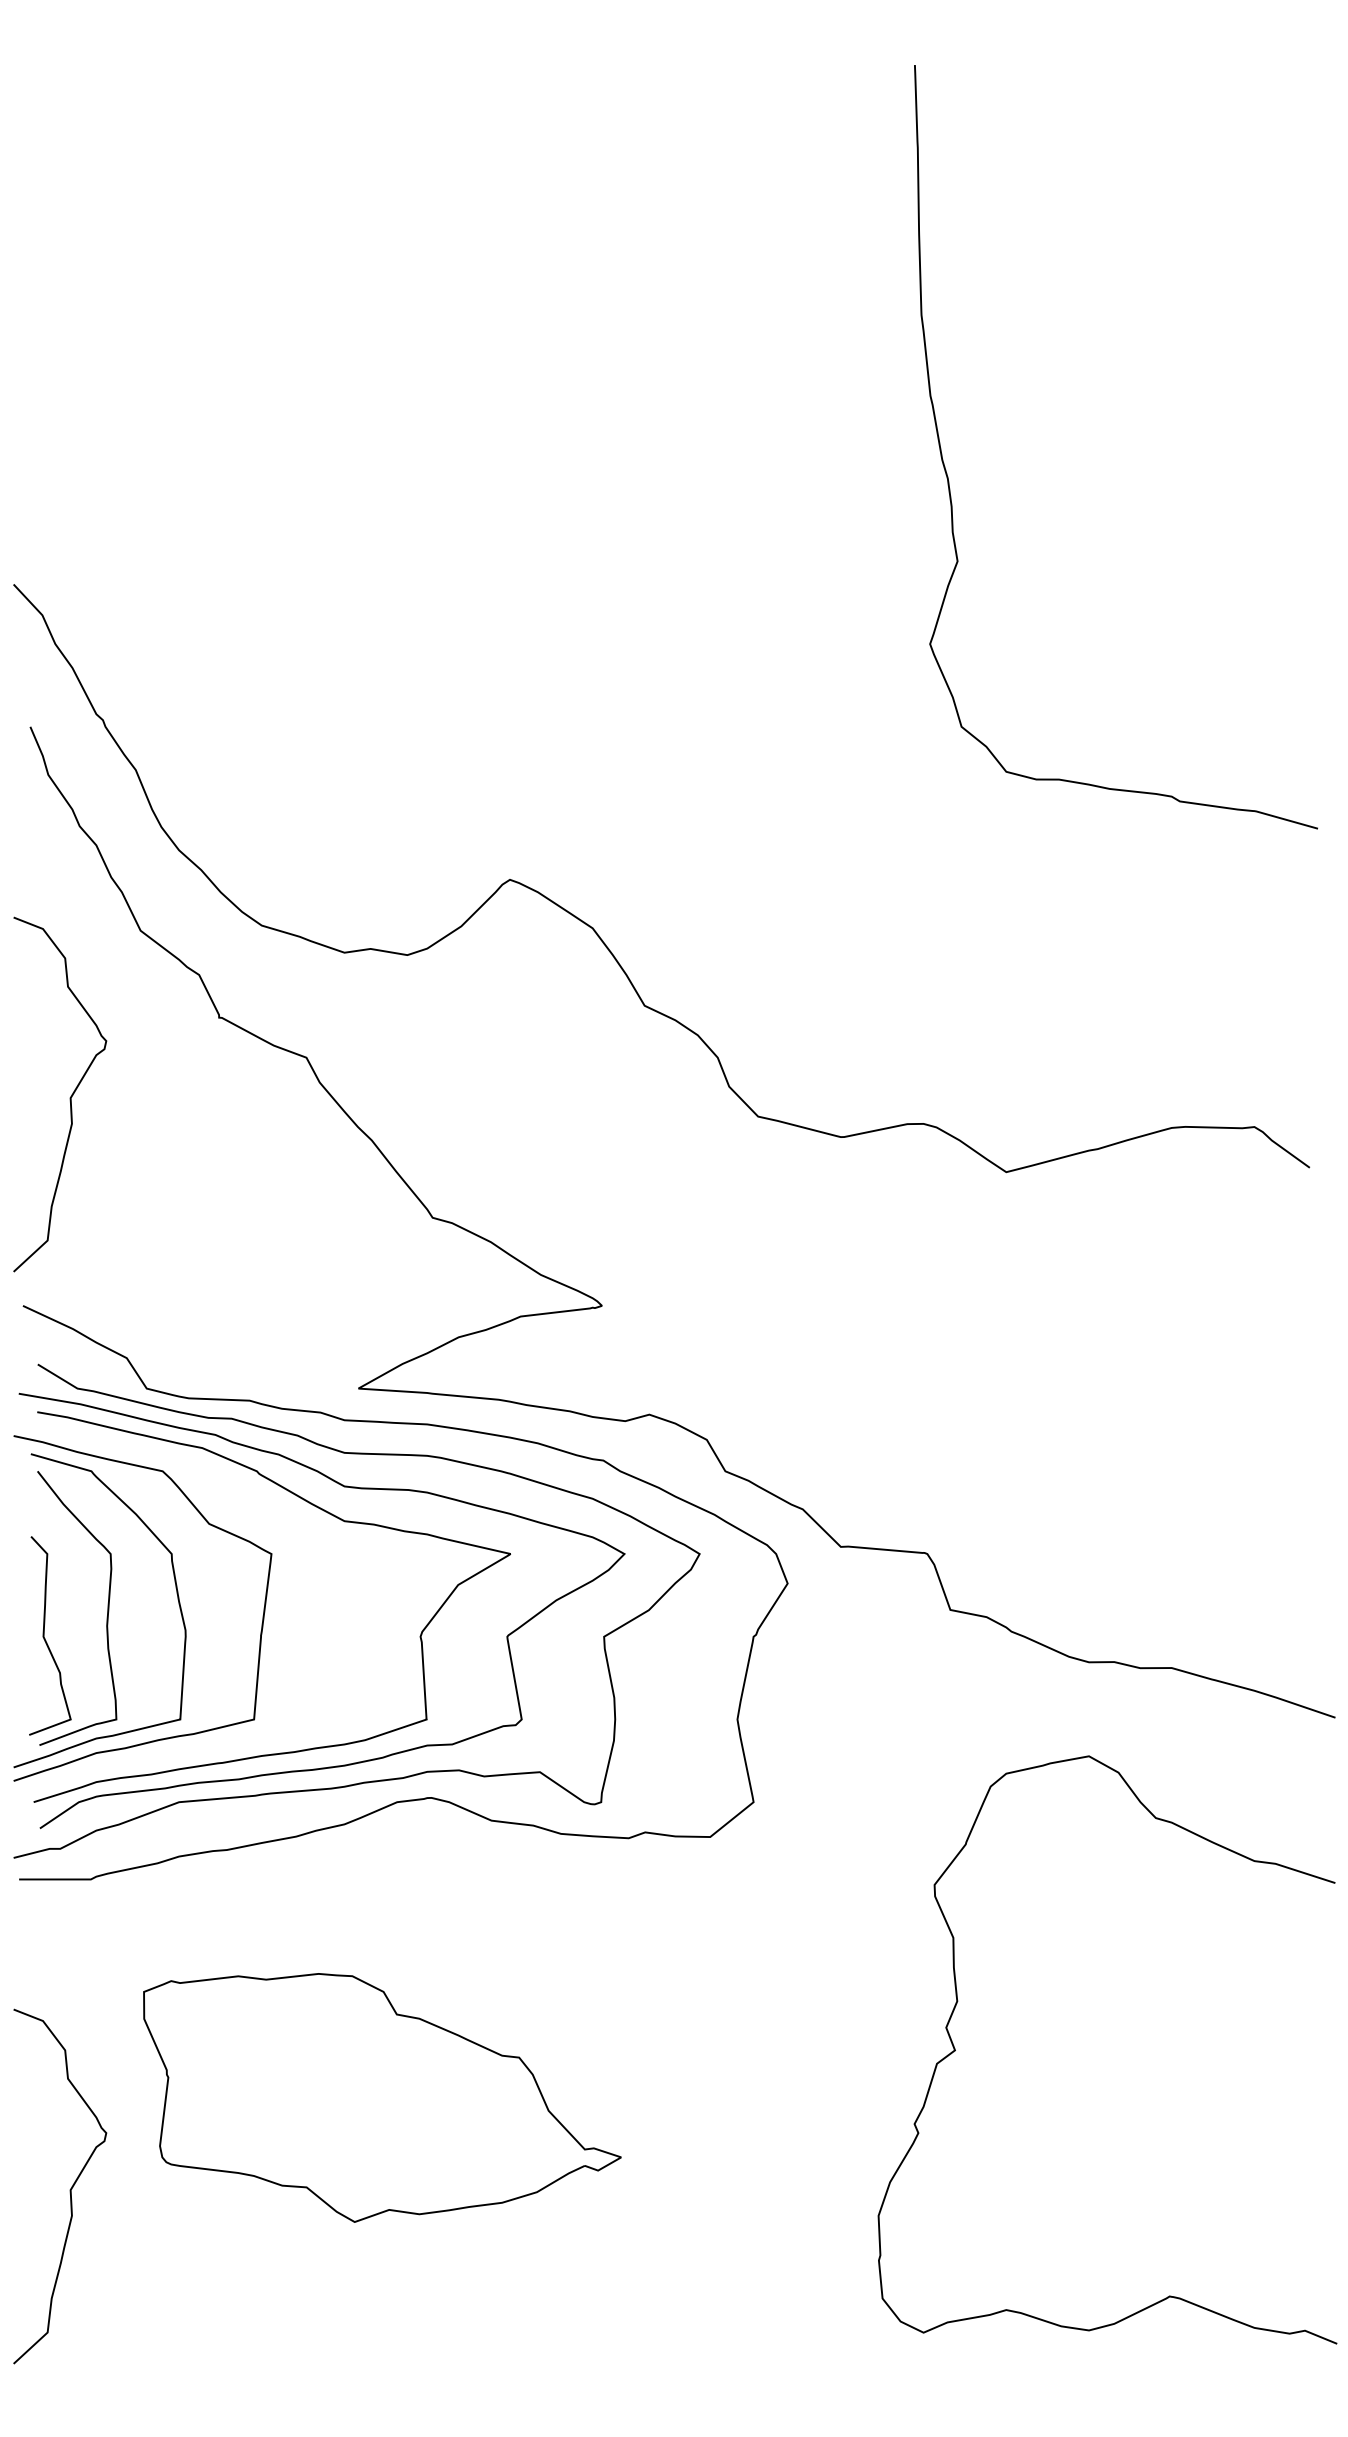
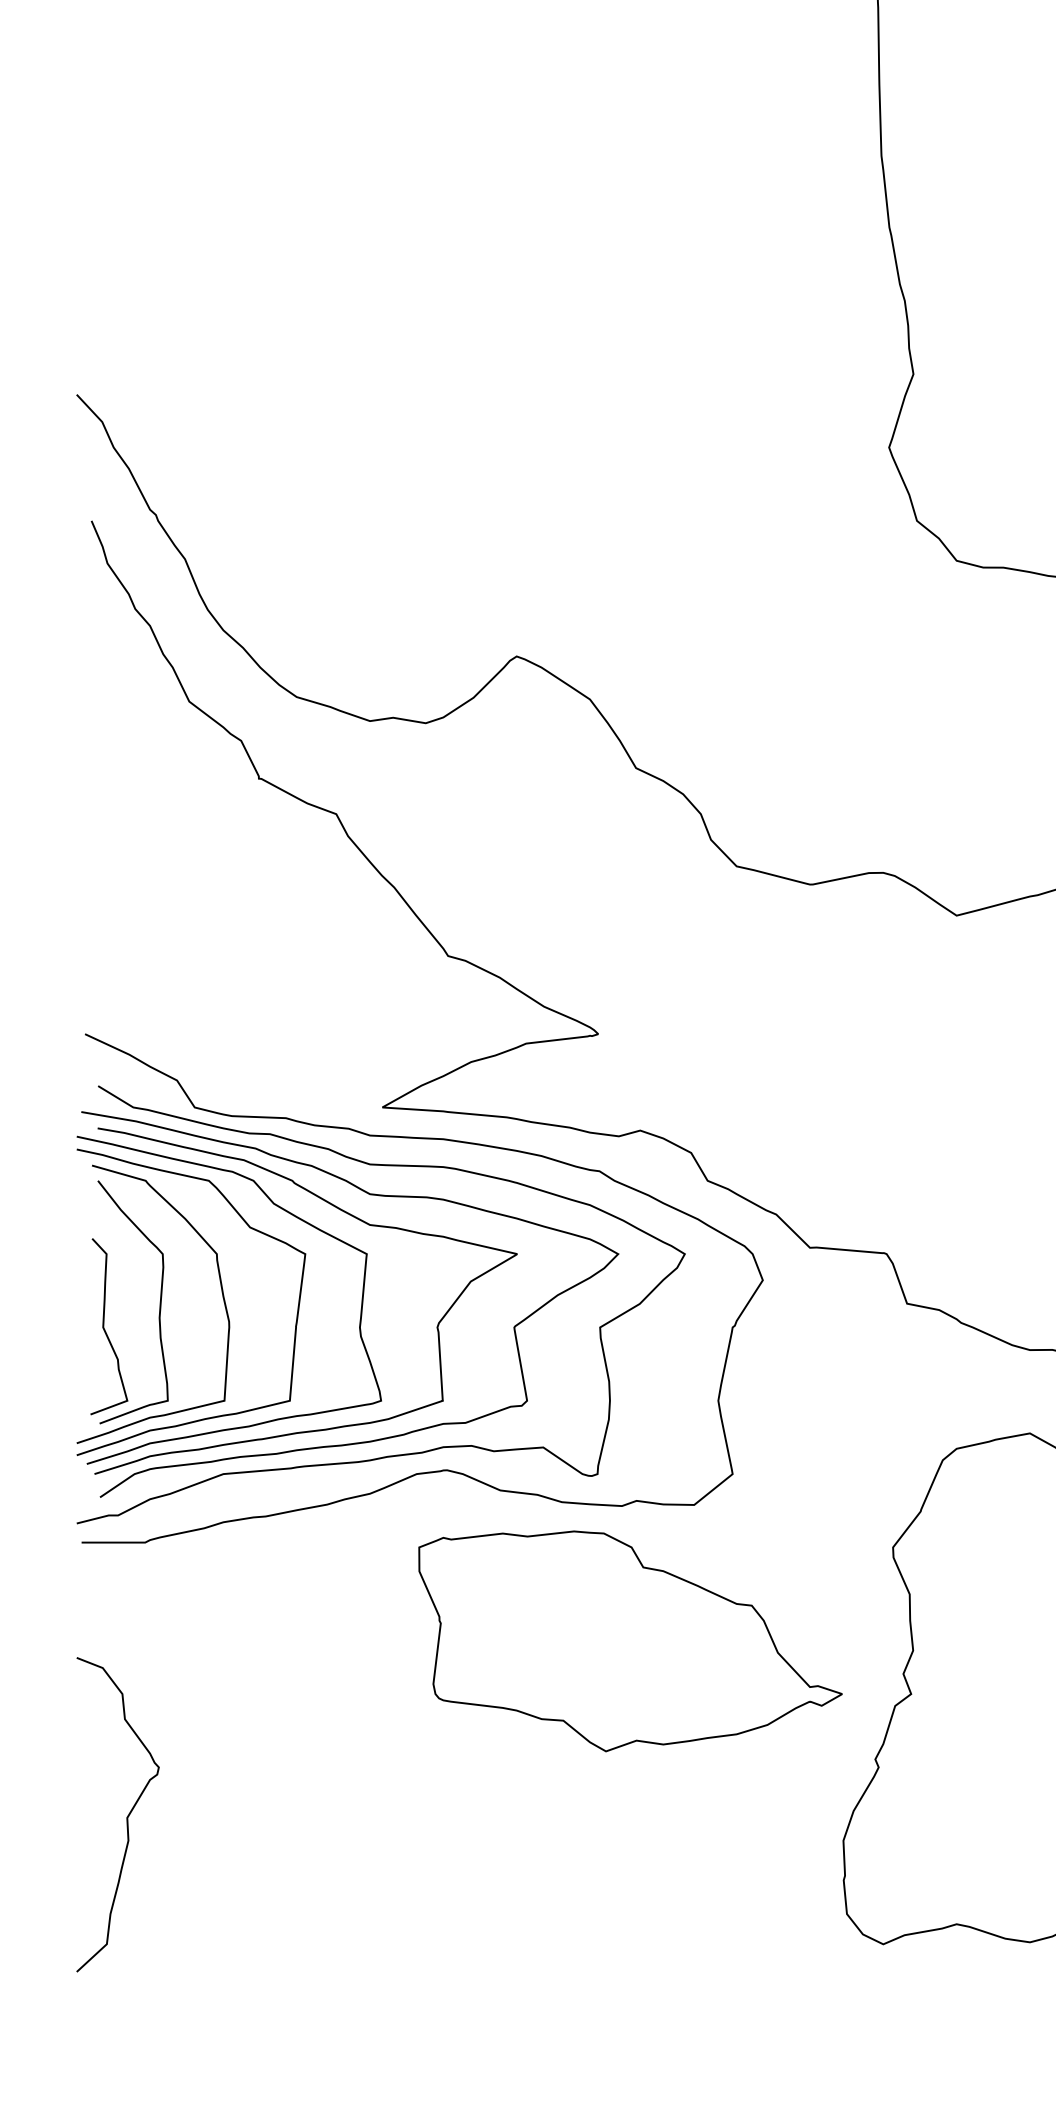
curve: (69, 1097) -> (126, 849), removed
curve: (244, 1503) -> (281, 1209), added
part: (382, 2097) -> (630, 1641), moved

